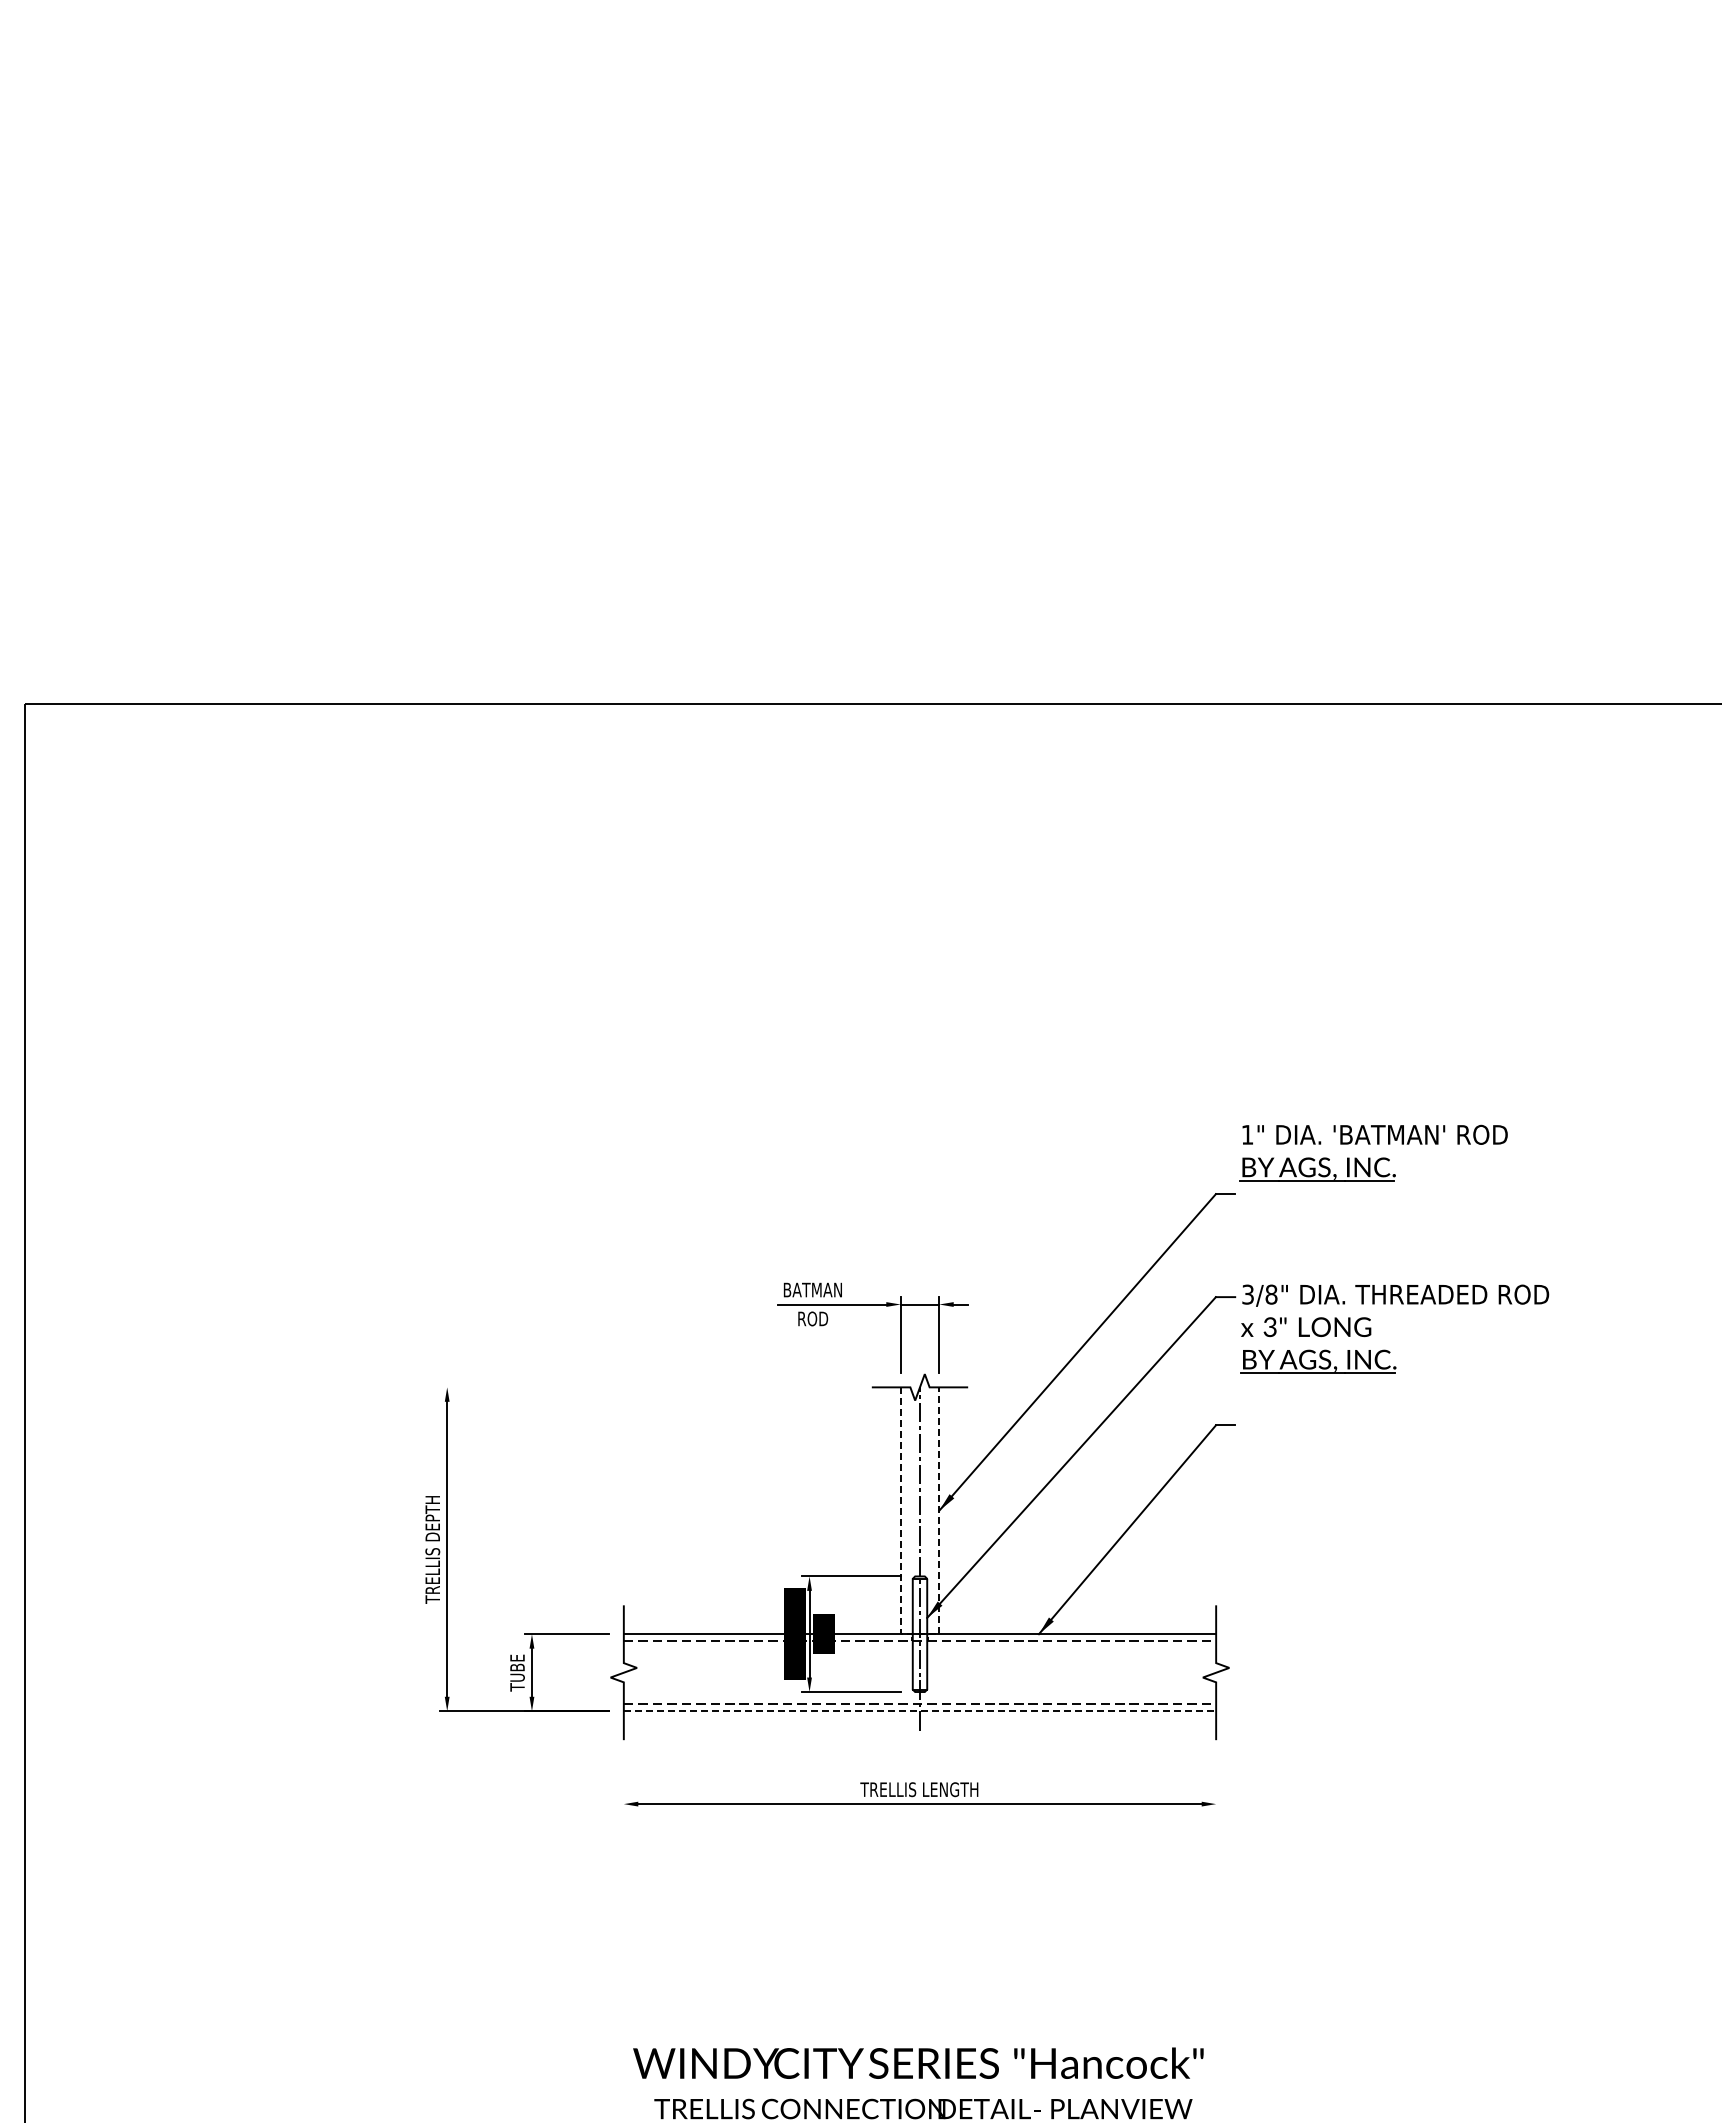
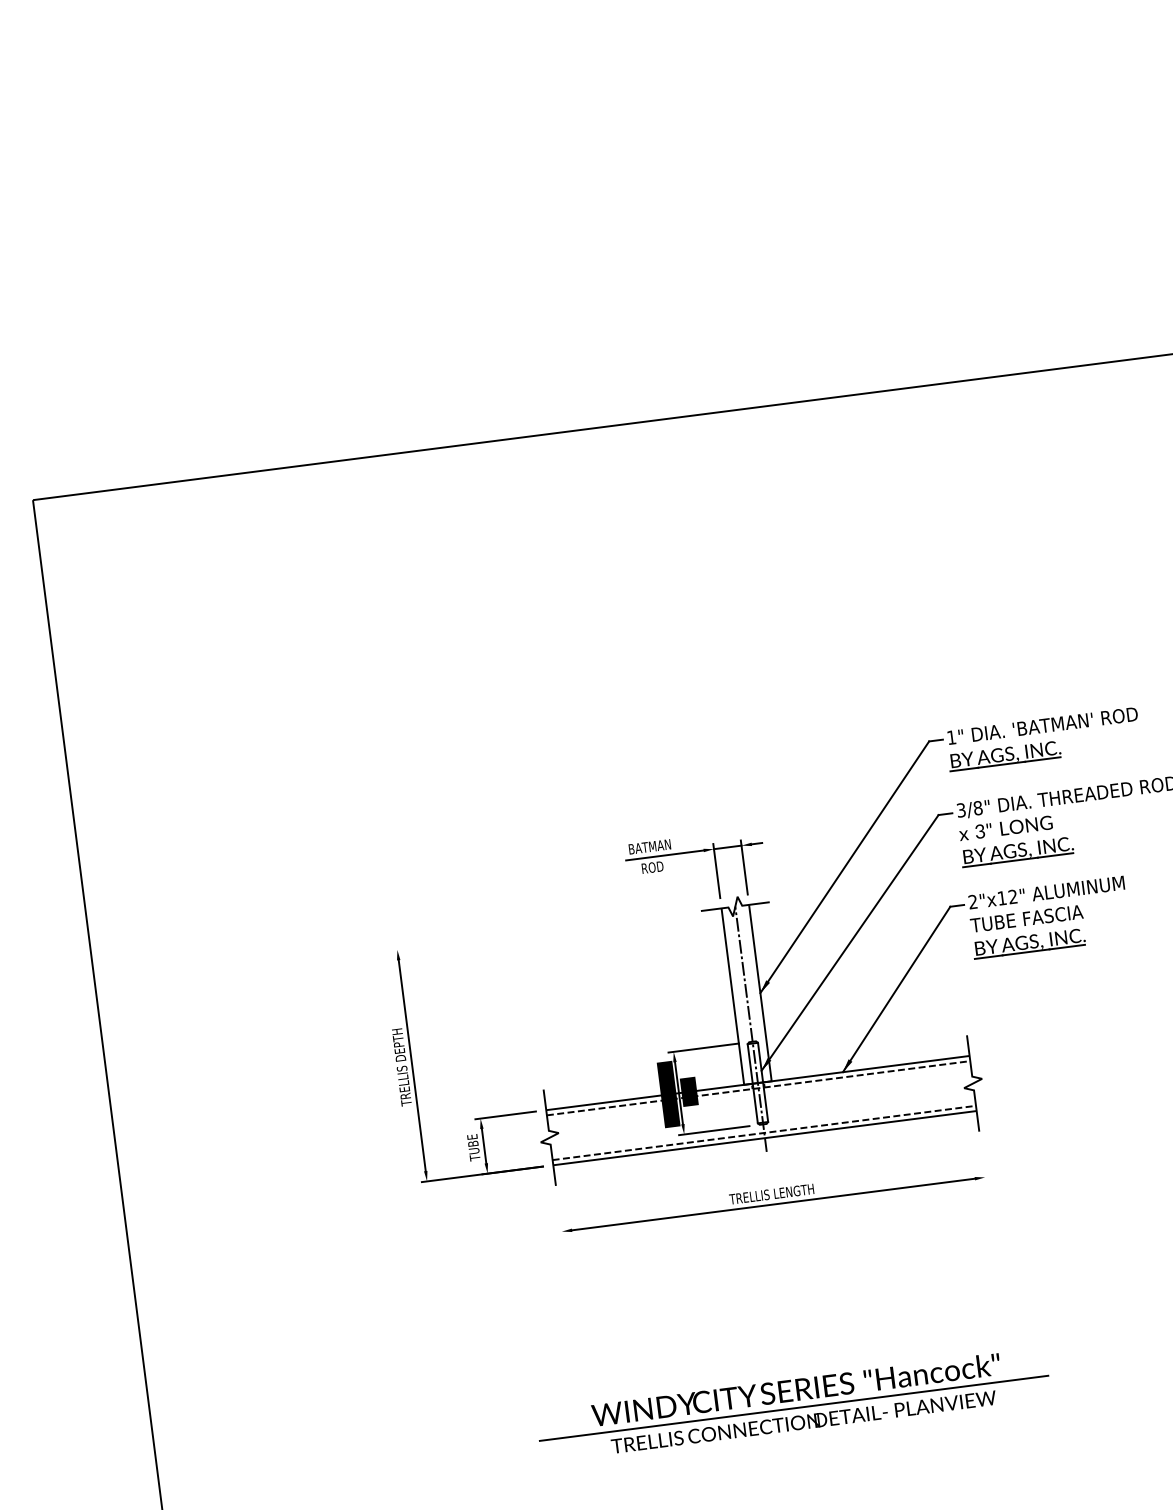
part: (1373, 1152) -> (1043, 738), moved
part: (1349, 1457) -> (1048, 917), added
line: (920, 1634) -> (758, 1083), dashed -> solid
line: (920, 1711) -> (765, 1138), dashed -> solid
line: (912, 2088) -> (794, 1408), added

